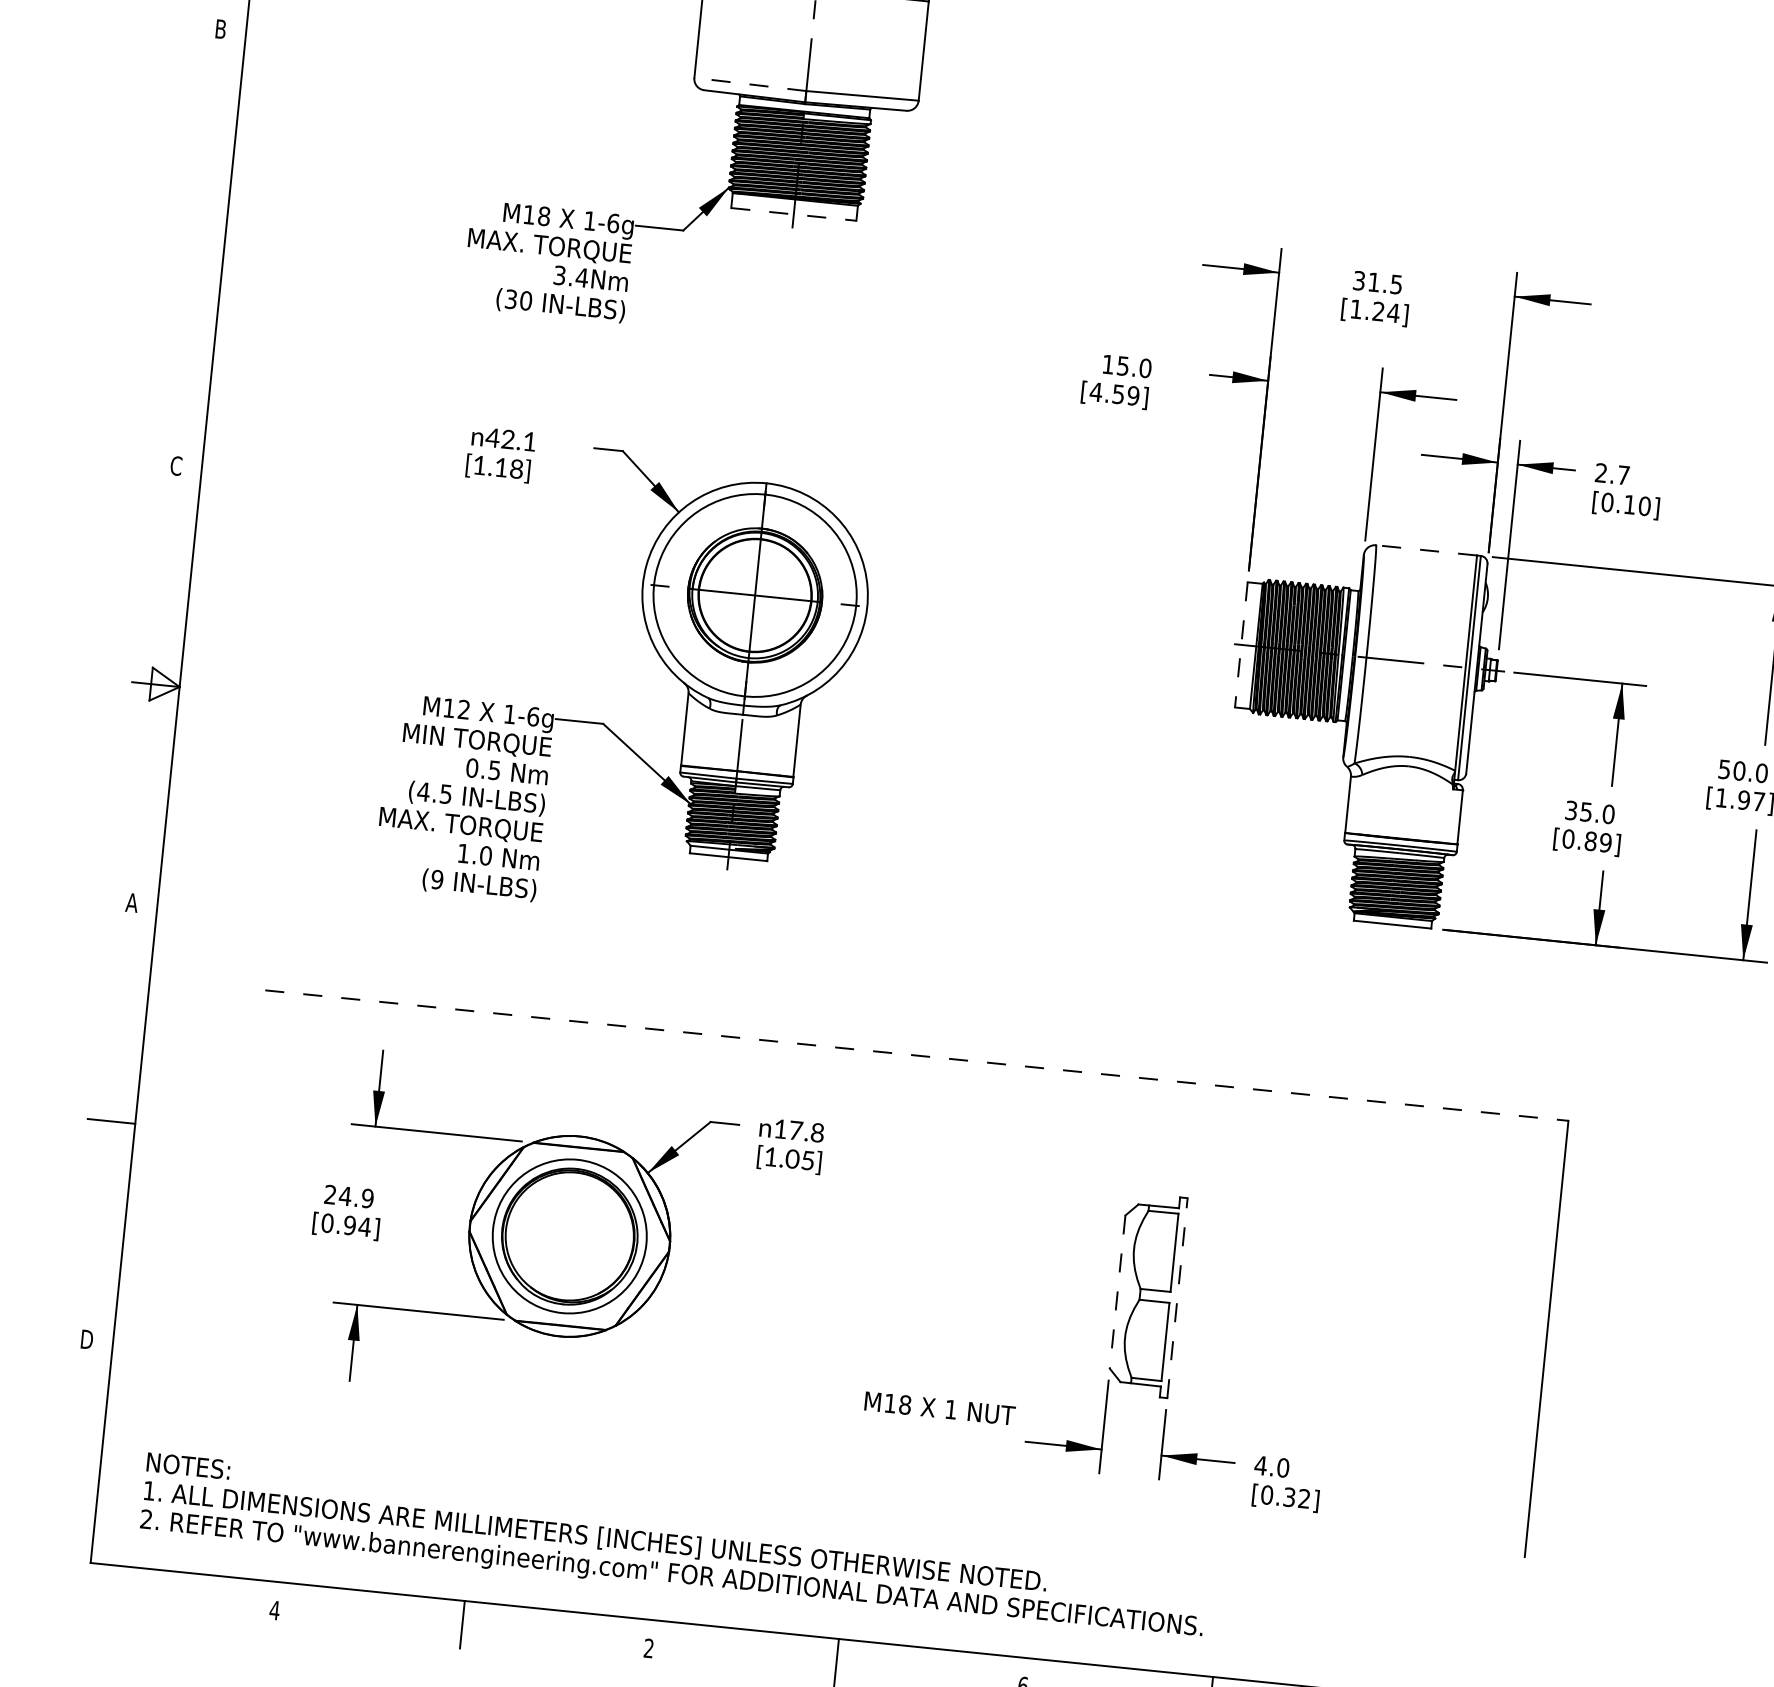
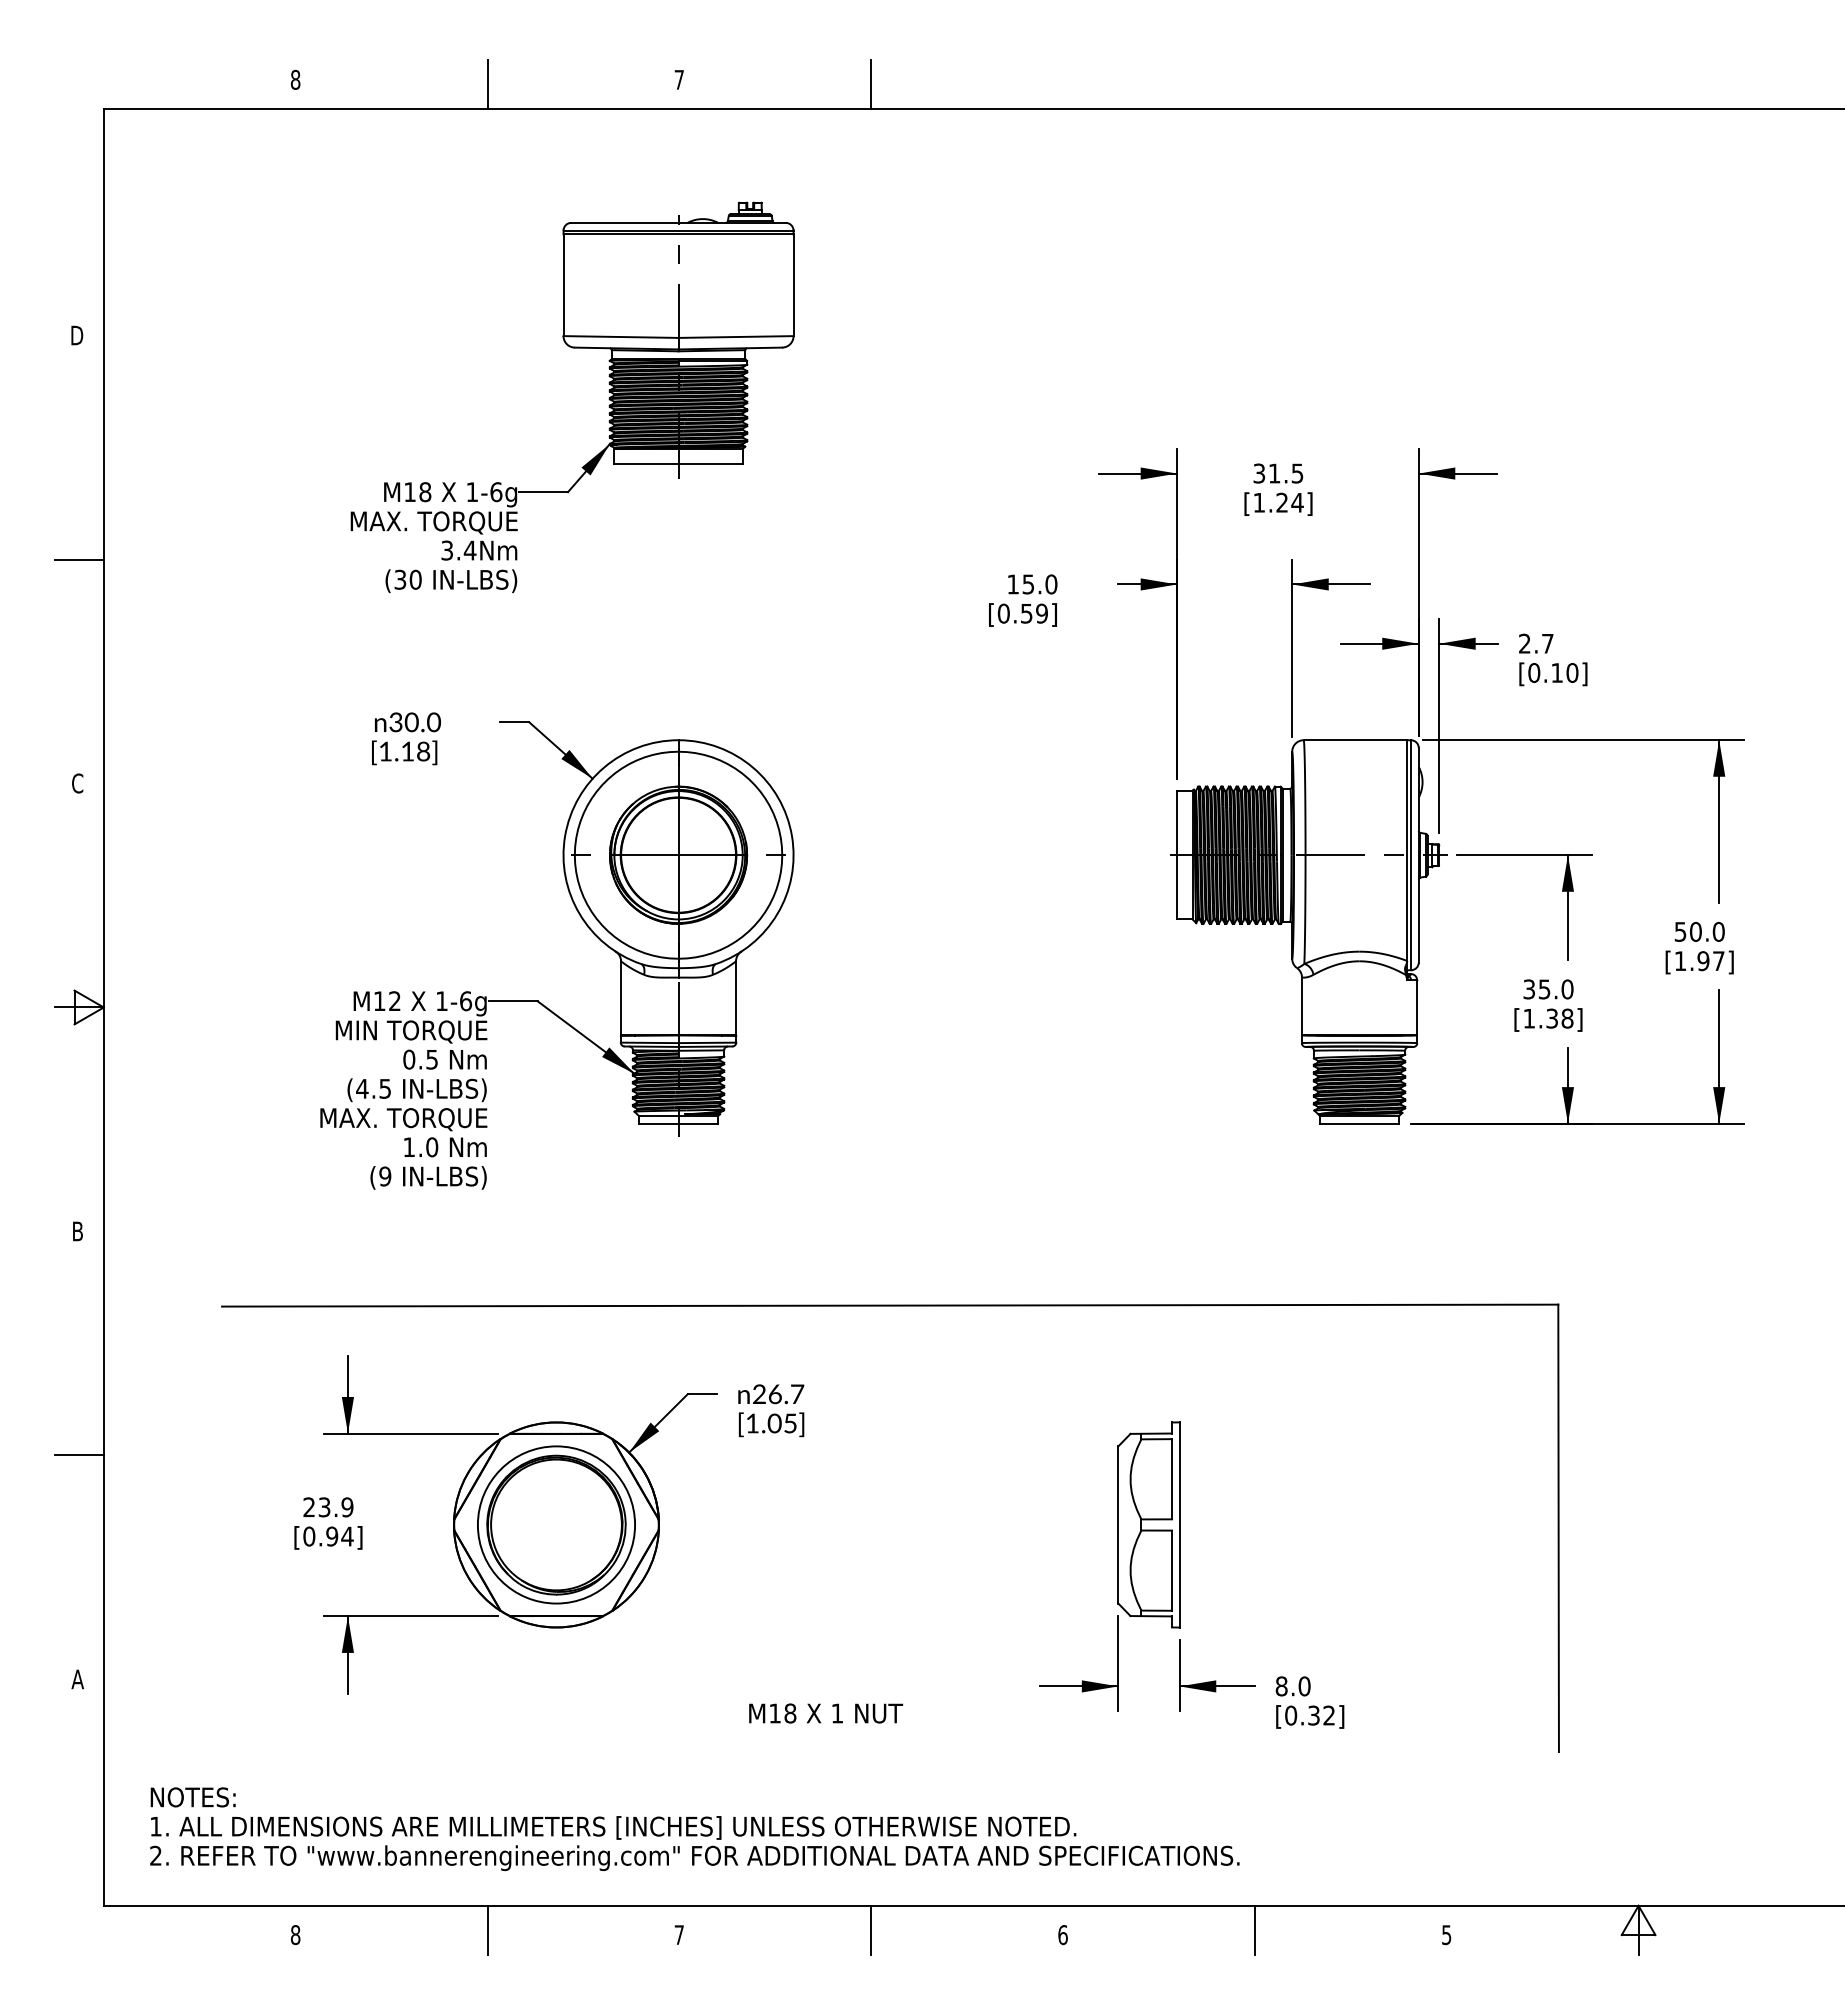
text: (220, 29) -> (77, 335), B -> D
line: (750, 84) -> (621, 337), dashed -> solid
line: (794, 214) -> (679, 464), dashed -> solid
line: (200, 247) -> (79, 559), added
text: (1095, 391) -> (1003, 613), [4.59] -> [0.59]
text: (510, 439) -> (414, 722), 42.1 -> 30.0
line: (1426, 550) -> (1355, 740), dashed -> solid
line: (1241, 645) -> (1177, 855), dashed -> solid
text: (1587, 840) -> (1548, 1018), [0.89] -> [1.38]
text: (131, 902) -> (77, 1231), A -> B
line: (917, 1055) -> (890, 1305), dashed -> solid
text: (799, 1131) -> (778, 1394), 17.8 -> 26.7
text: (345, 1196) -> (324, 1507), 24.9 -> 23.9
line: (1117, 1291) -> (1118, 1524), dashed -> solid
line: (1177, 1297) -> (1179, 1524), dashed -> solid
text: (87, 1339) -> (77, 1679), D -> A
text: (940, 1408) -> (826, 1713), moved
text: (1260, 1465) -> (1281, 1686), 4.0 -> 8.0
text: (274, 1610) -> (295, 1935), 4 -> 8
text: (648, 1647) -> (678, 1934), 2 -> 7

